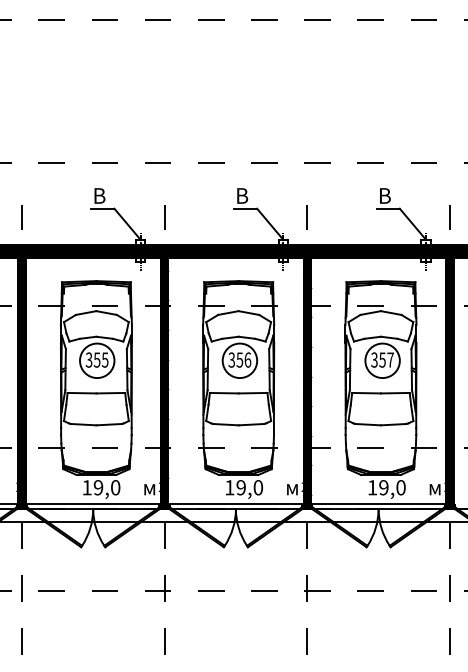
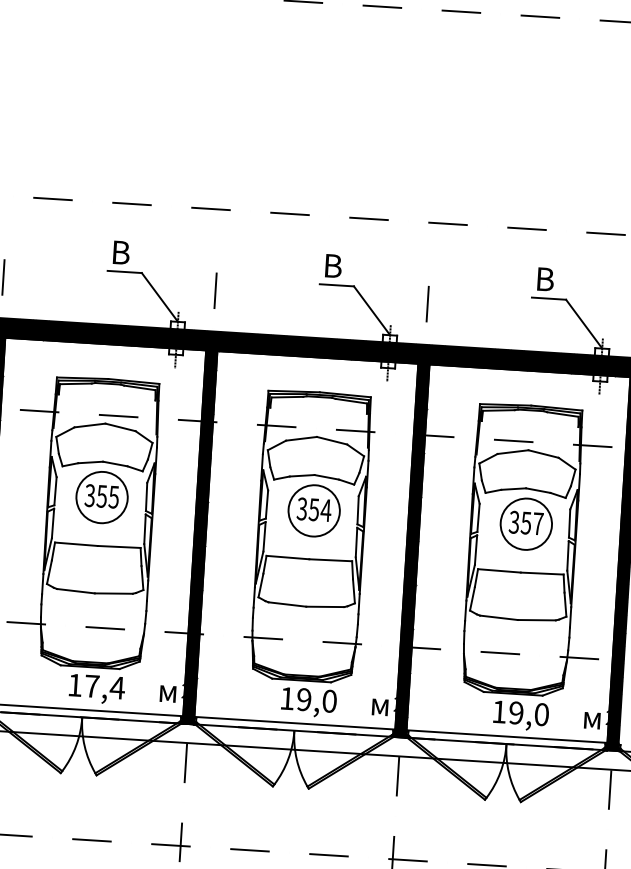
text: (247, 359) -> (325, 509), 356 -> 354
text: (106, 487) -> (104, 686), 19,0 -> 17,4

